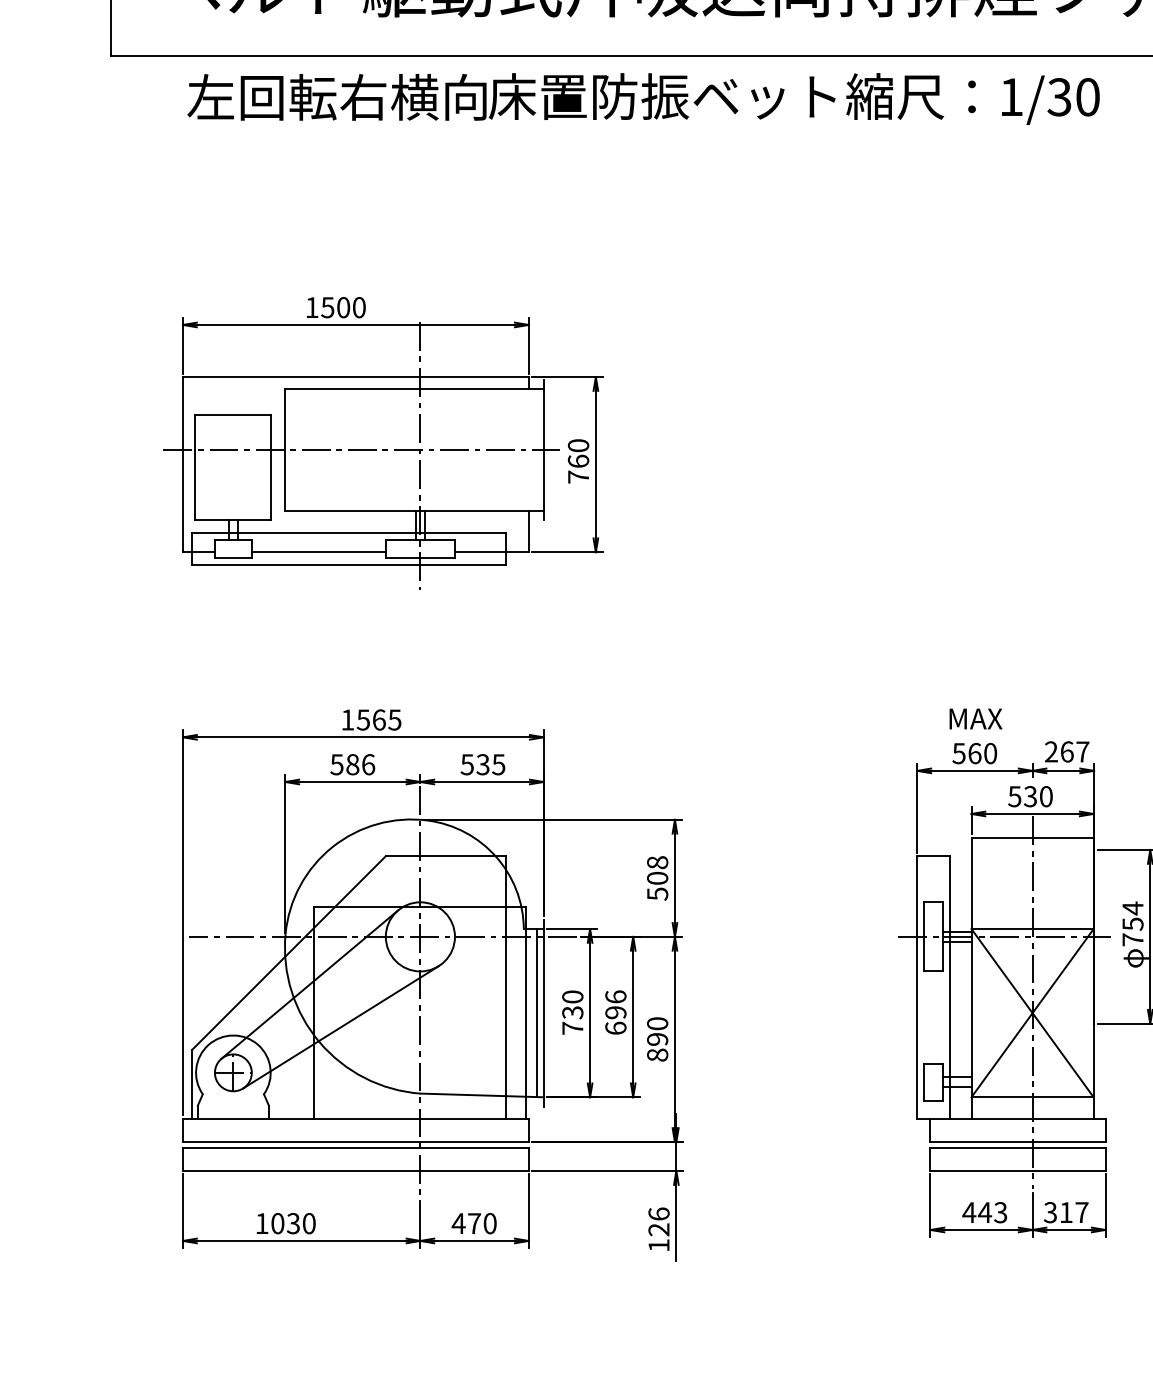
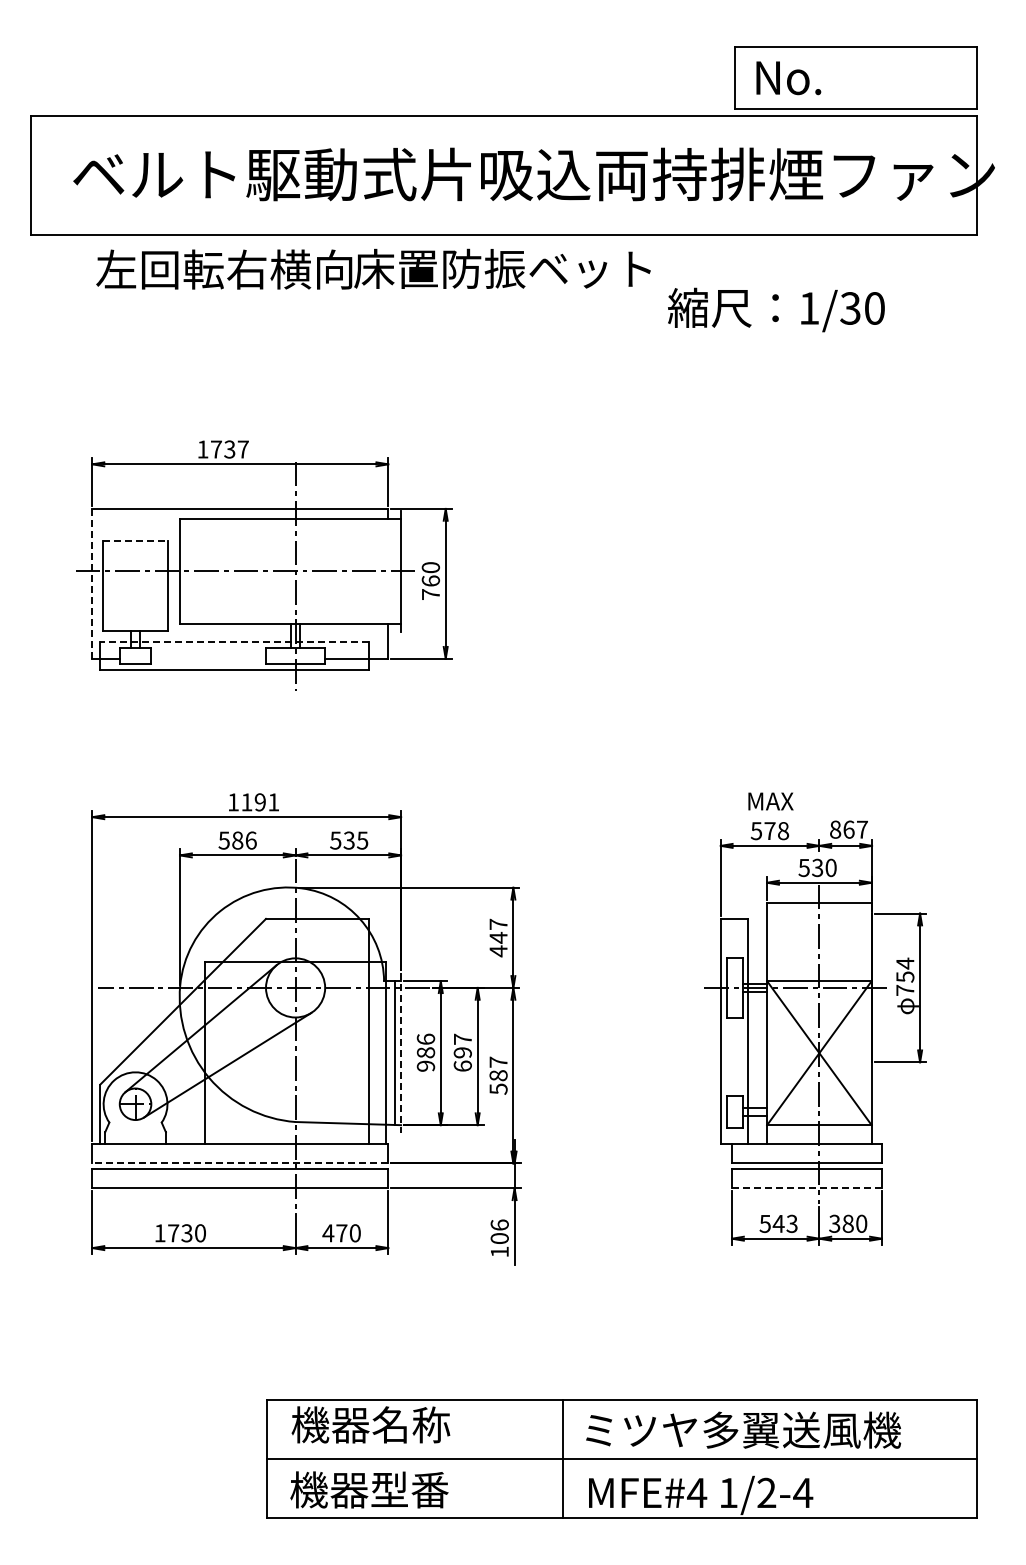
text: (973, 98) -> (776, 309), moved
text: (343, 307) -> (229, 449), 1500 -> 1737
line: (233, 415) -> (135, 541), solid -> dashed
line: (183, 464) -> (92, 583), solid -> dashed
line: (347, 533) -> (233, 642), solid -> dashed
line: (318, 551) -> (208, 658), removed
text: (379, 720) -> (260, 802), 1565 -> 1191
text: (1051, 751) -> (835, 829), 267 -> 867
text: (982, 754) -> (776, 831), 560 -> 578
text: (657, 877) -> (498, 937), 508 -> 447
text: (615, 995) -> (462, 1038), 696 -> 697
text: (572, 1012) -> (425, 1052), 730 -> 986
line: (544, 1013) -> (401, 1053), solid -> dashed
text: (657, 1039) -> (498, 1075), 890 -> 587
line: (356, 1142) -> (240, 1163), solid -> dashed
line: (1017, 1171) -> (806, 1188), solid -> dashed
text: (969, 1212) -> (765, 1223), 443 -> 543
text: (1073, 1212) -> (854, 1223), 317 -> 380
text: (277, 1223) -> (173, 1233), 1030 -> 1730
text: (658, 1229) -> (499, 1238), 126 -> 106

